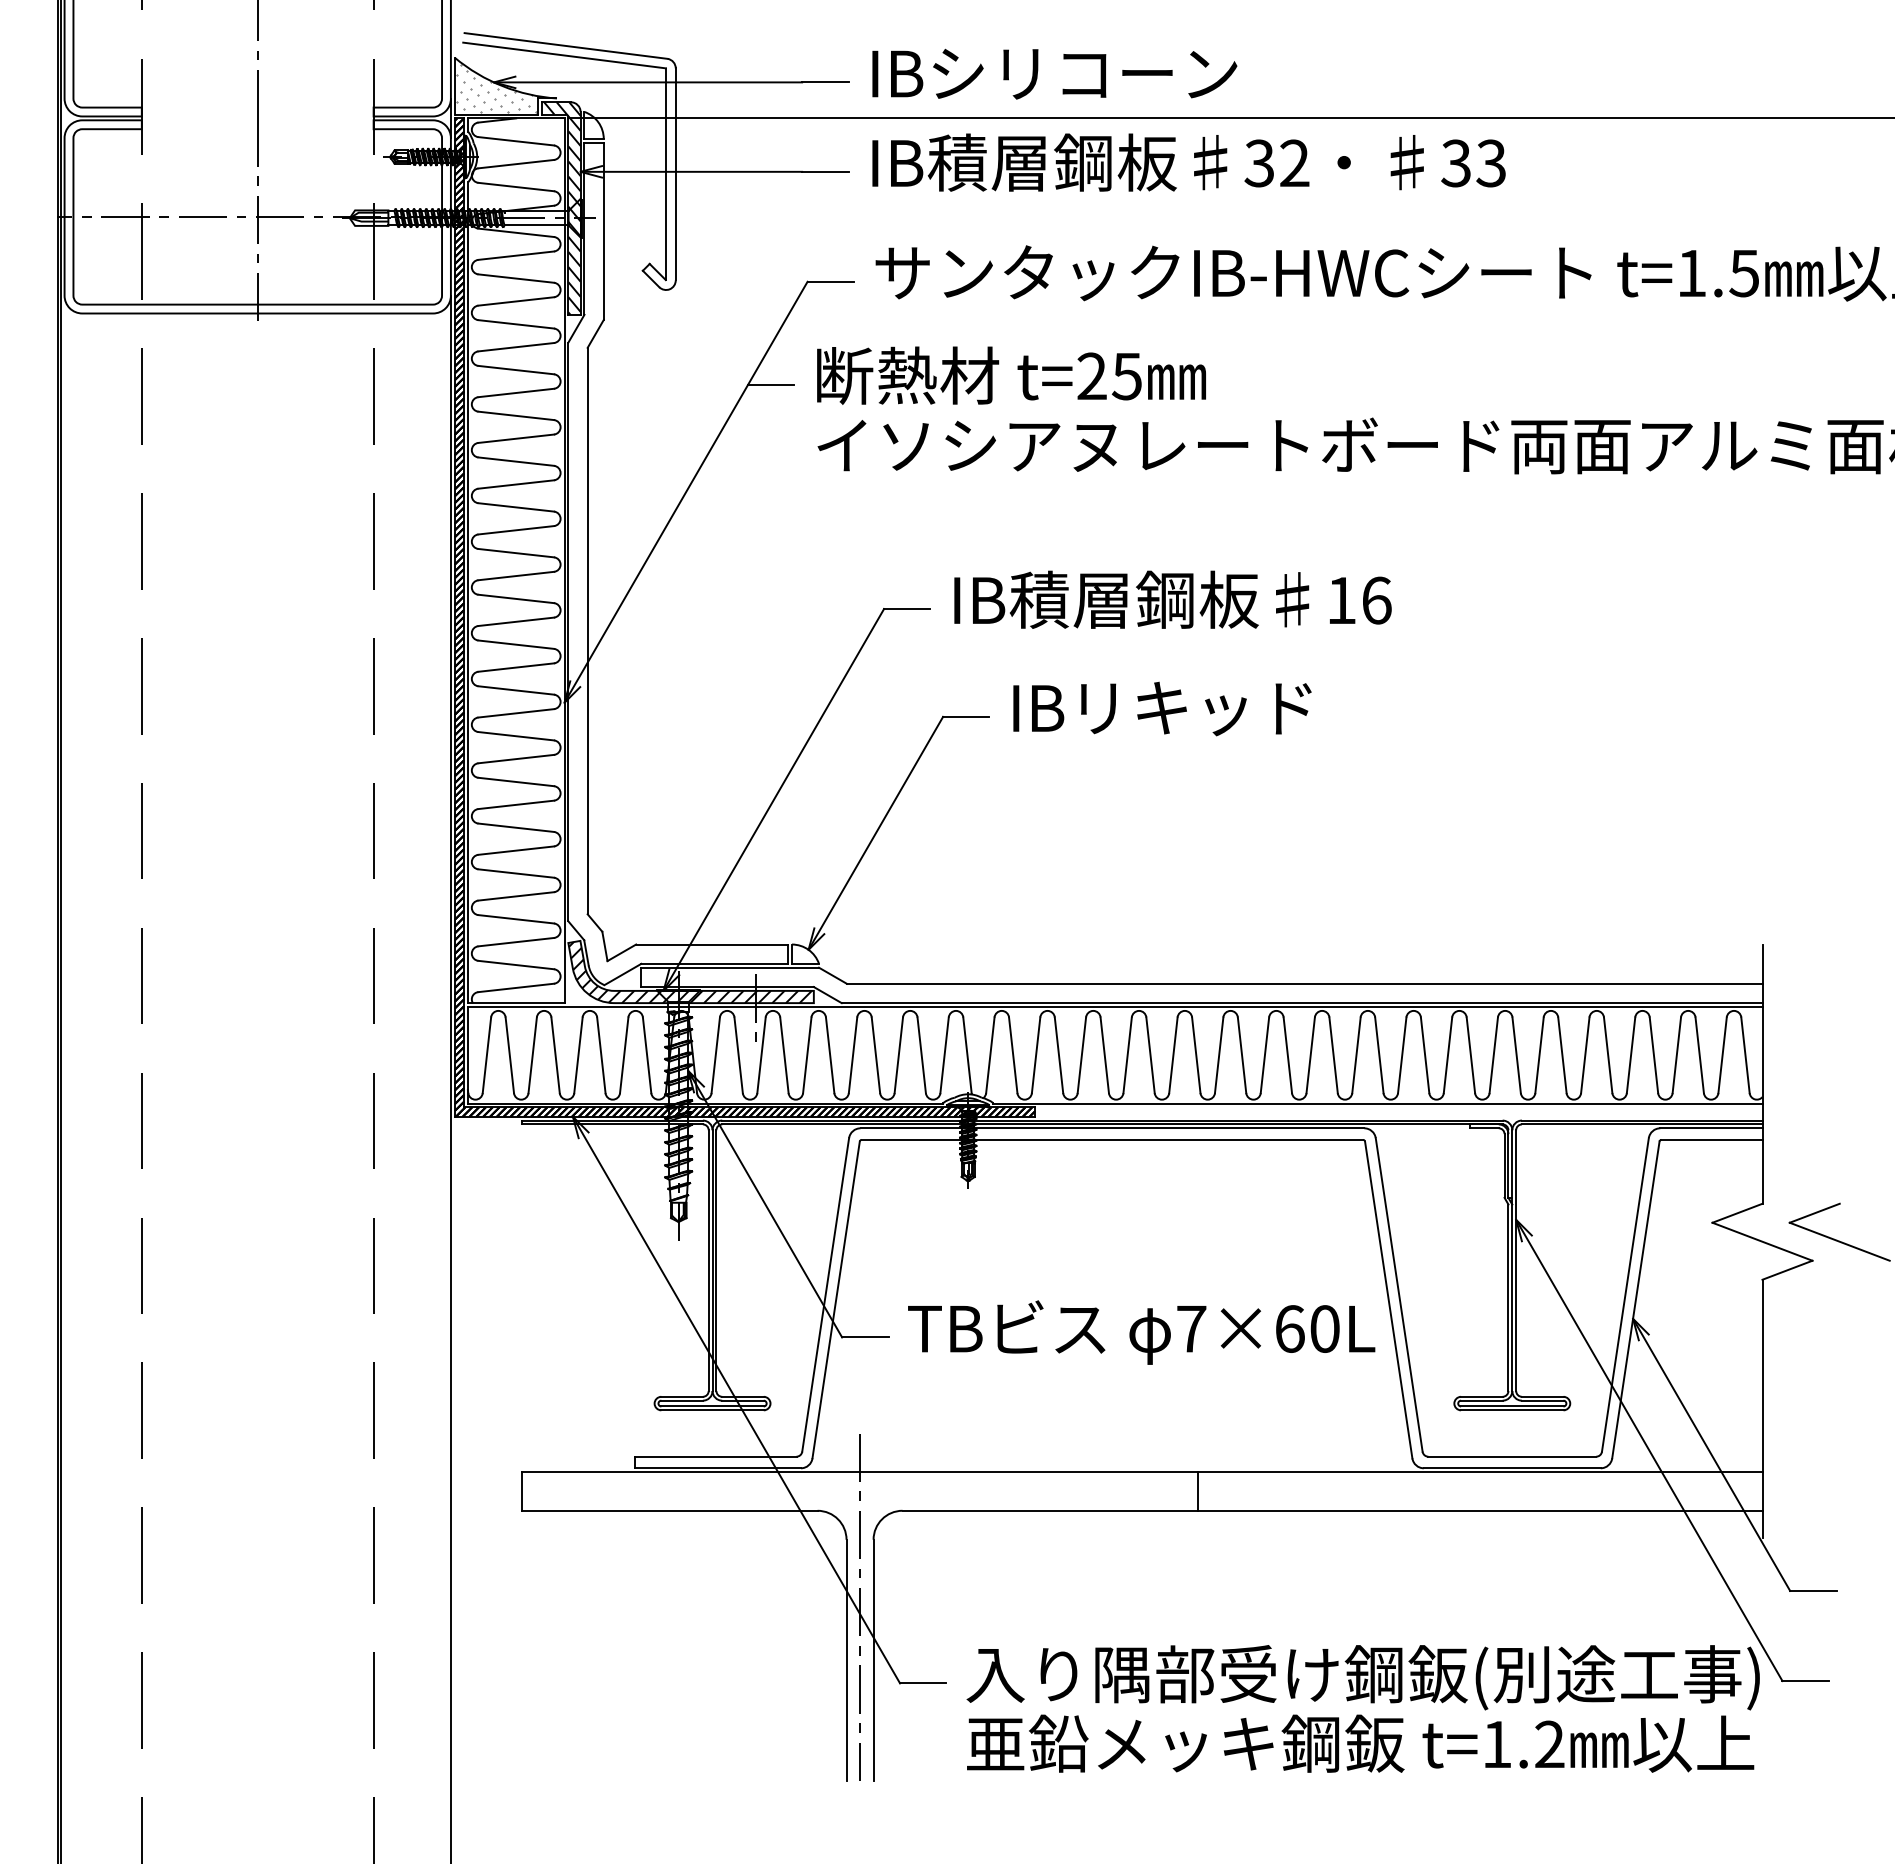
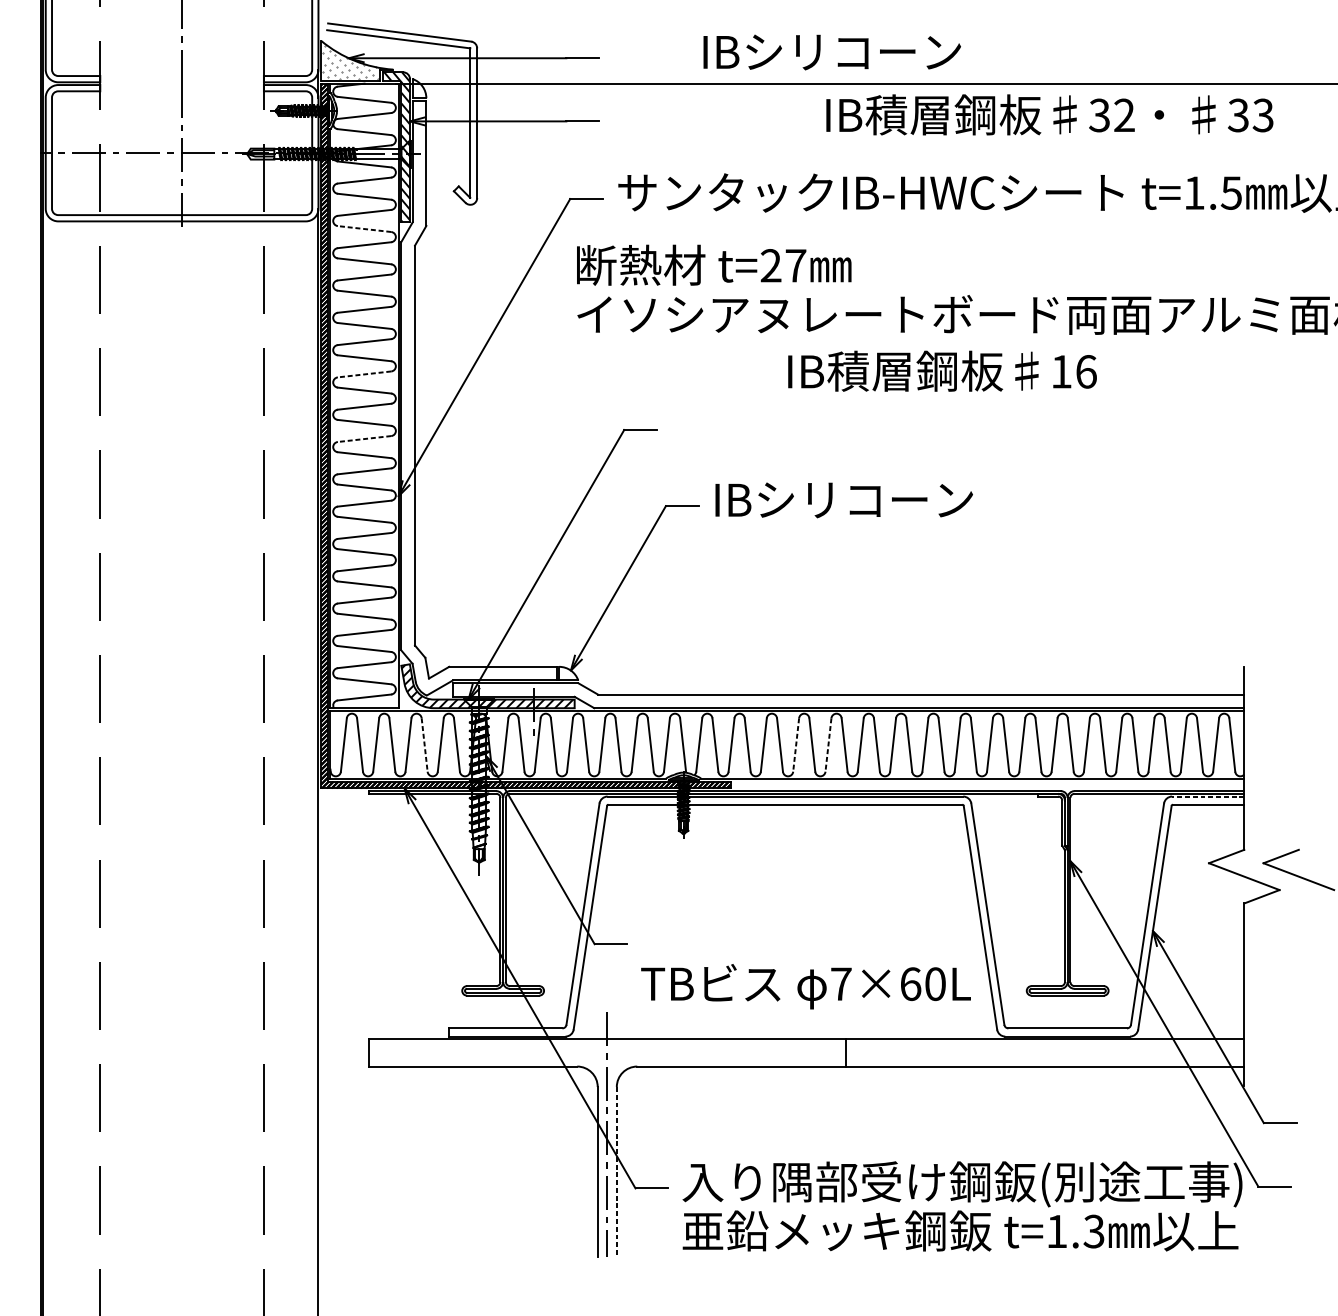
text: (1054, 73) -> (832, 51), moved
text: (1188, 162) -> (1049, 114), moved
line: (515, 324) -> (364, 229), solid -> dashed
text: (1126, 376) -> (795, 265), t=25 -> t=27
line: (771, 384) -> (544, 271), removed
line: (515, 530) -> (364, 374), solid -> dashed
text: (1172, 599) -> (942, 371), moved
line: (515, 621) -> (364, 438), solid -> dashed
text: (1226, 708) -> (865, 500), IBリキッド -> IBシリコーン
line: (601, 1055) -> (424, 745), solid -> dashed
line: (1127, 1055) -> (796, 745), solid -> dashed
line: (1173, 1055) -> (828, 745), solid -> dashed
line: (1710, 1128) -> (1207, 796), solid -> dashed
text: (1141, 1332) -> (805, 986), moved
line: (873, 1660) -> (616, 1172), solid -> dashed
text: (1549, 1744) -> (1093, 1231), t=1.2 -> t=1.3

